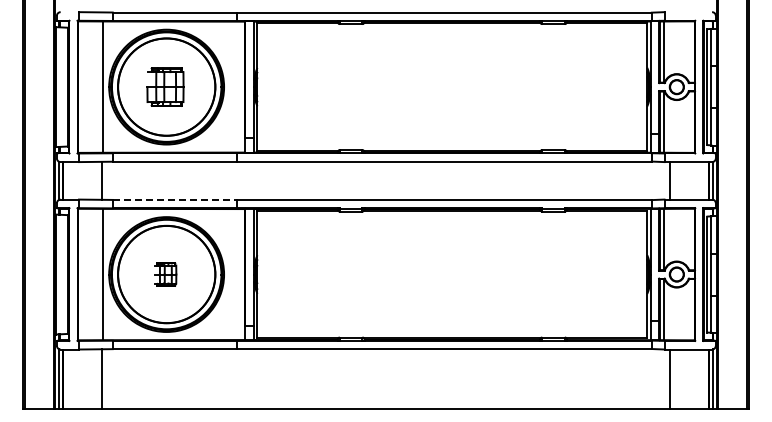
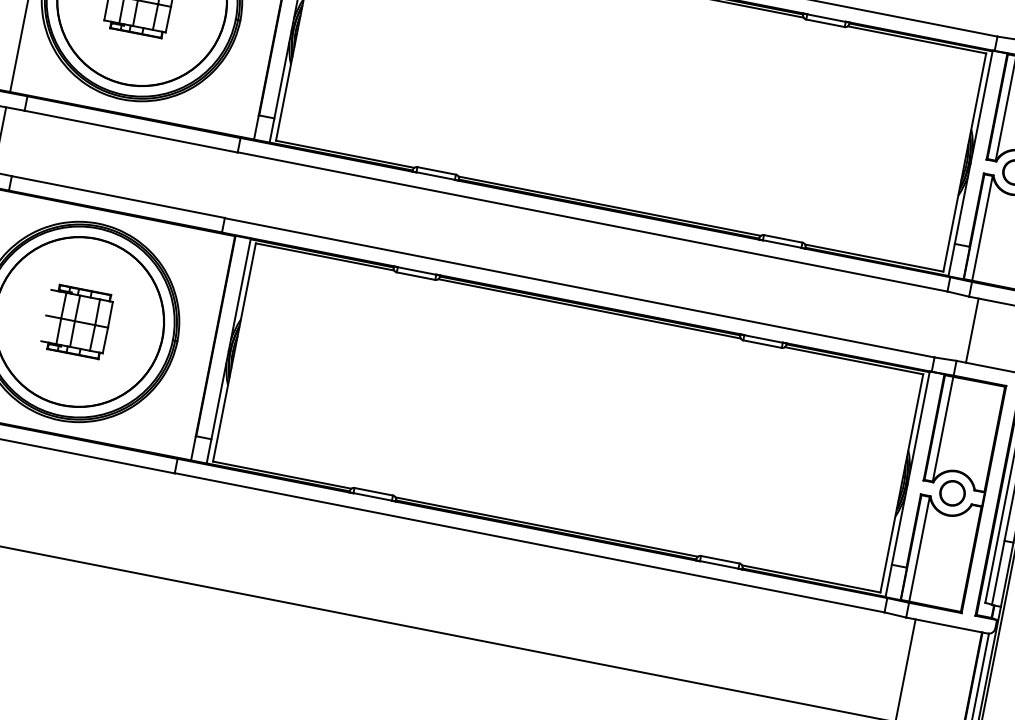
line: (175, 199) -> (119, 196), dashed -> solid
part: (165, 274) -> (77, 321), size x1.67

